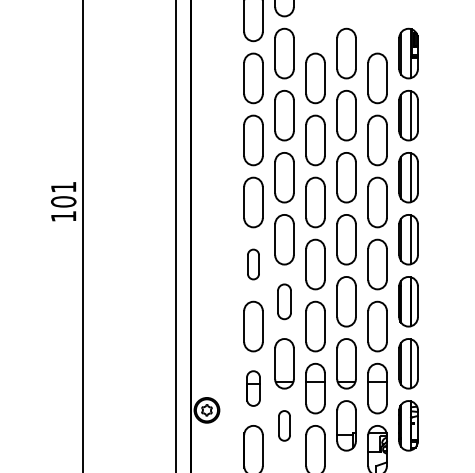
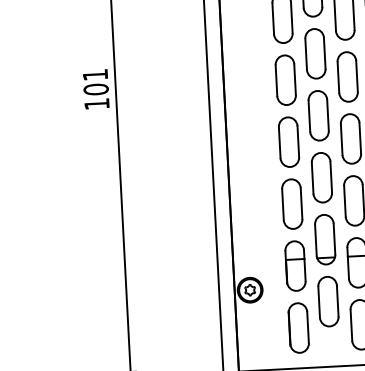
part: (253, 264) -> (289, 142), size x1.67
part: (284, 301) -> (321, 177), size x1.43
part: (253, 388) -> (295, 265), size x1.43
part: (284, 425) -> (328, 301), size x1.67

